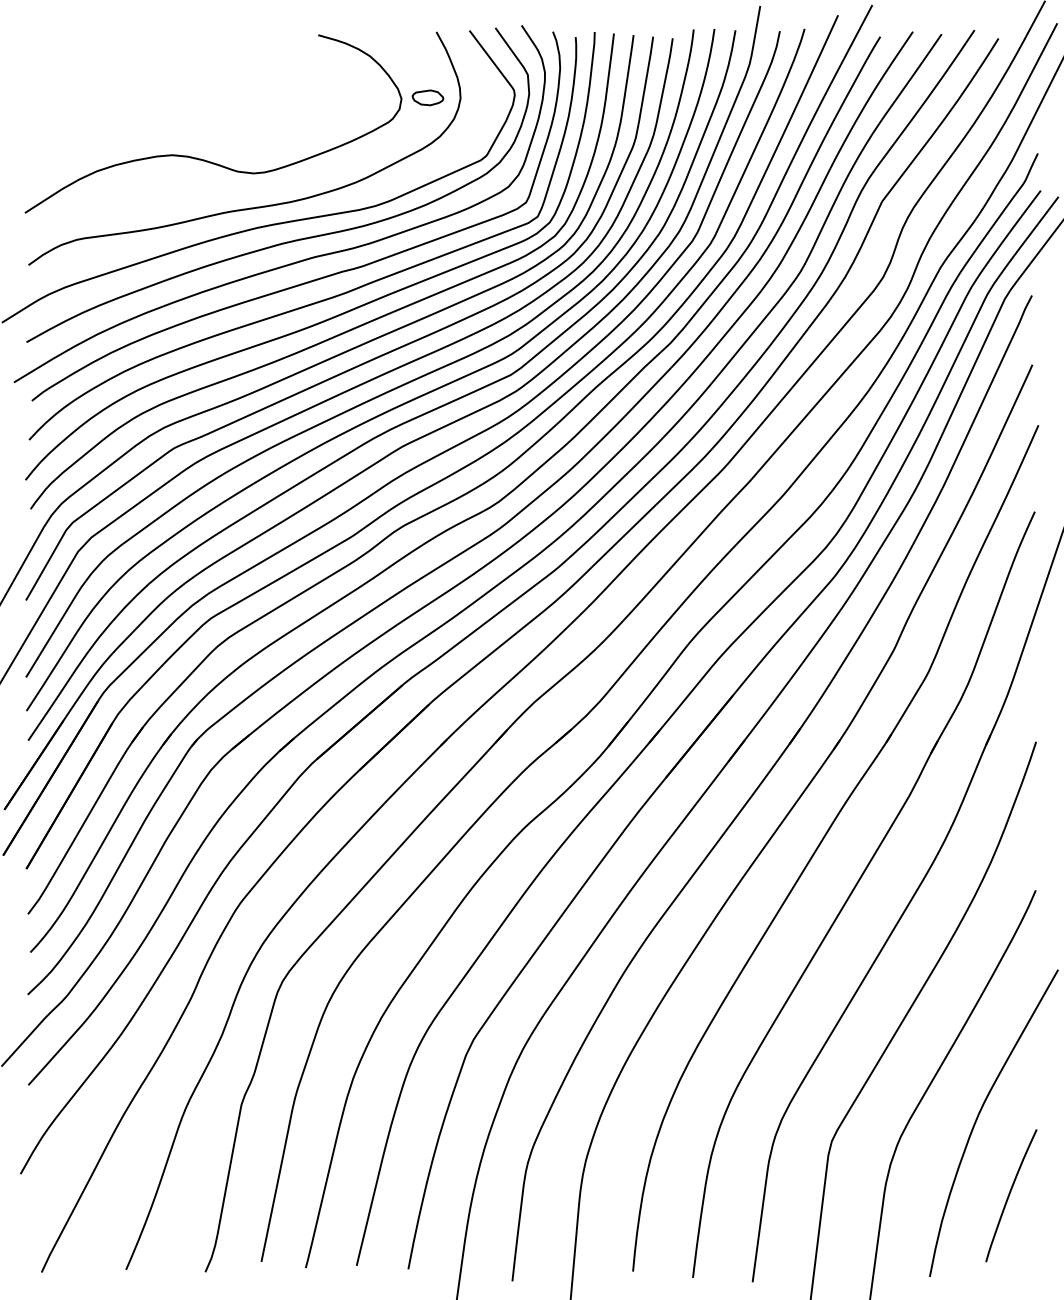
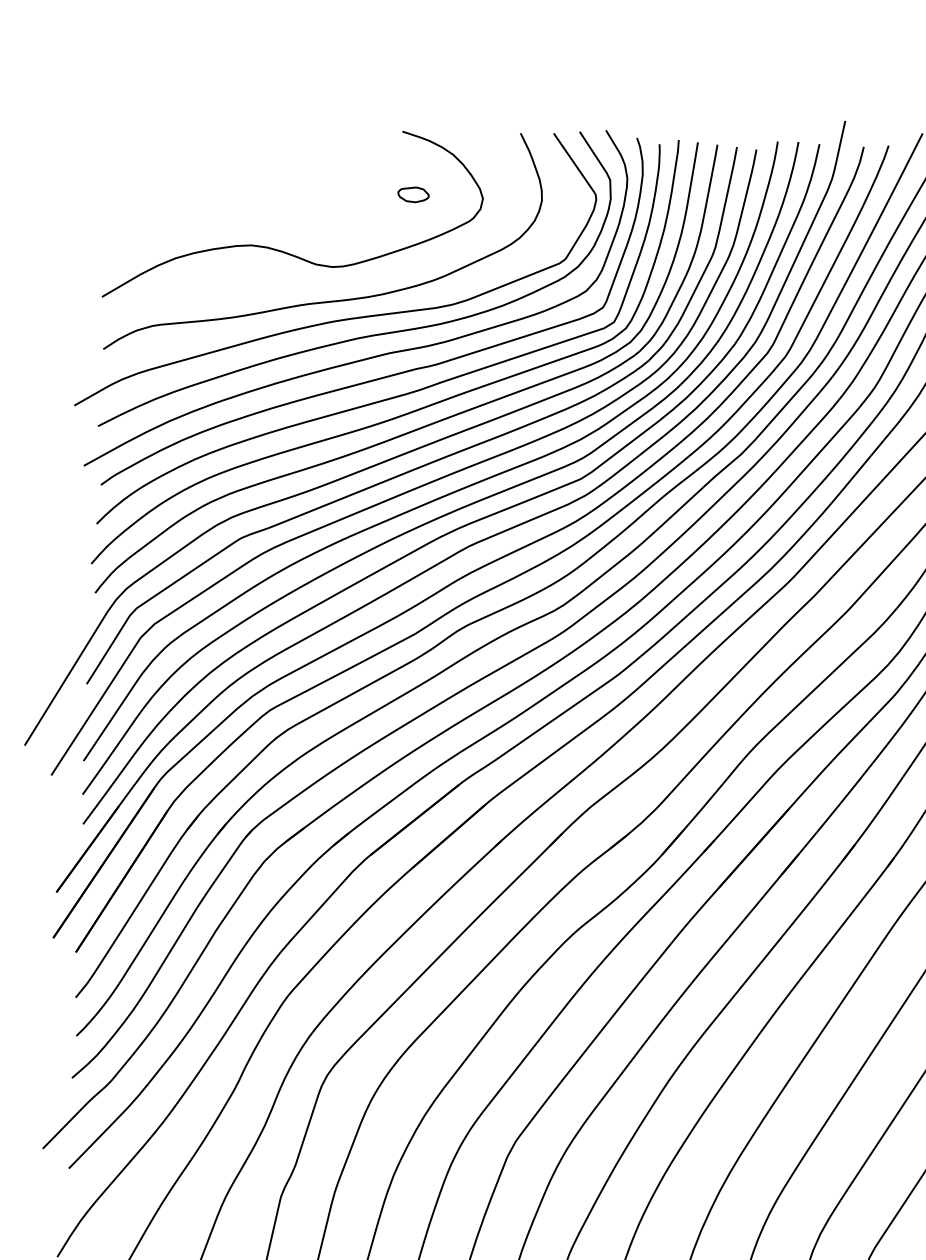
part: (427, 97) -> (413, 194), moved

